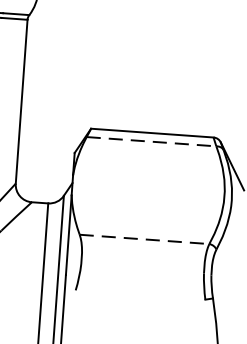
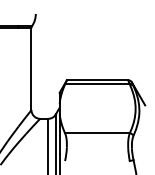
line: (151, 141) -> (97, 84), dashed -> solid
line: (144, 239) -> (97, 133), dashed -> solid

